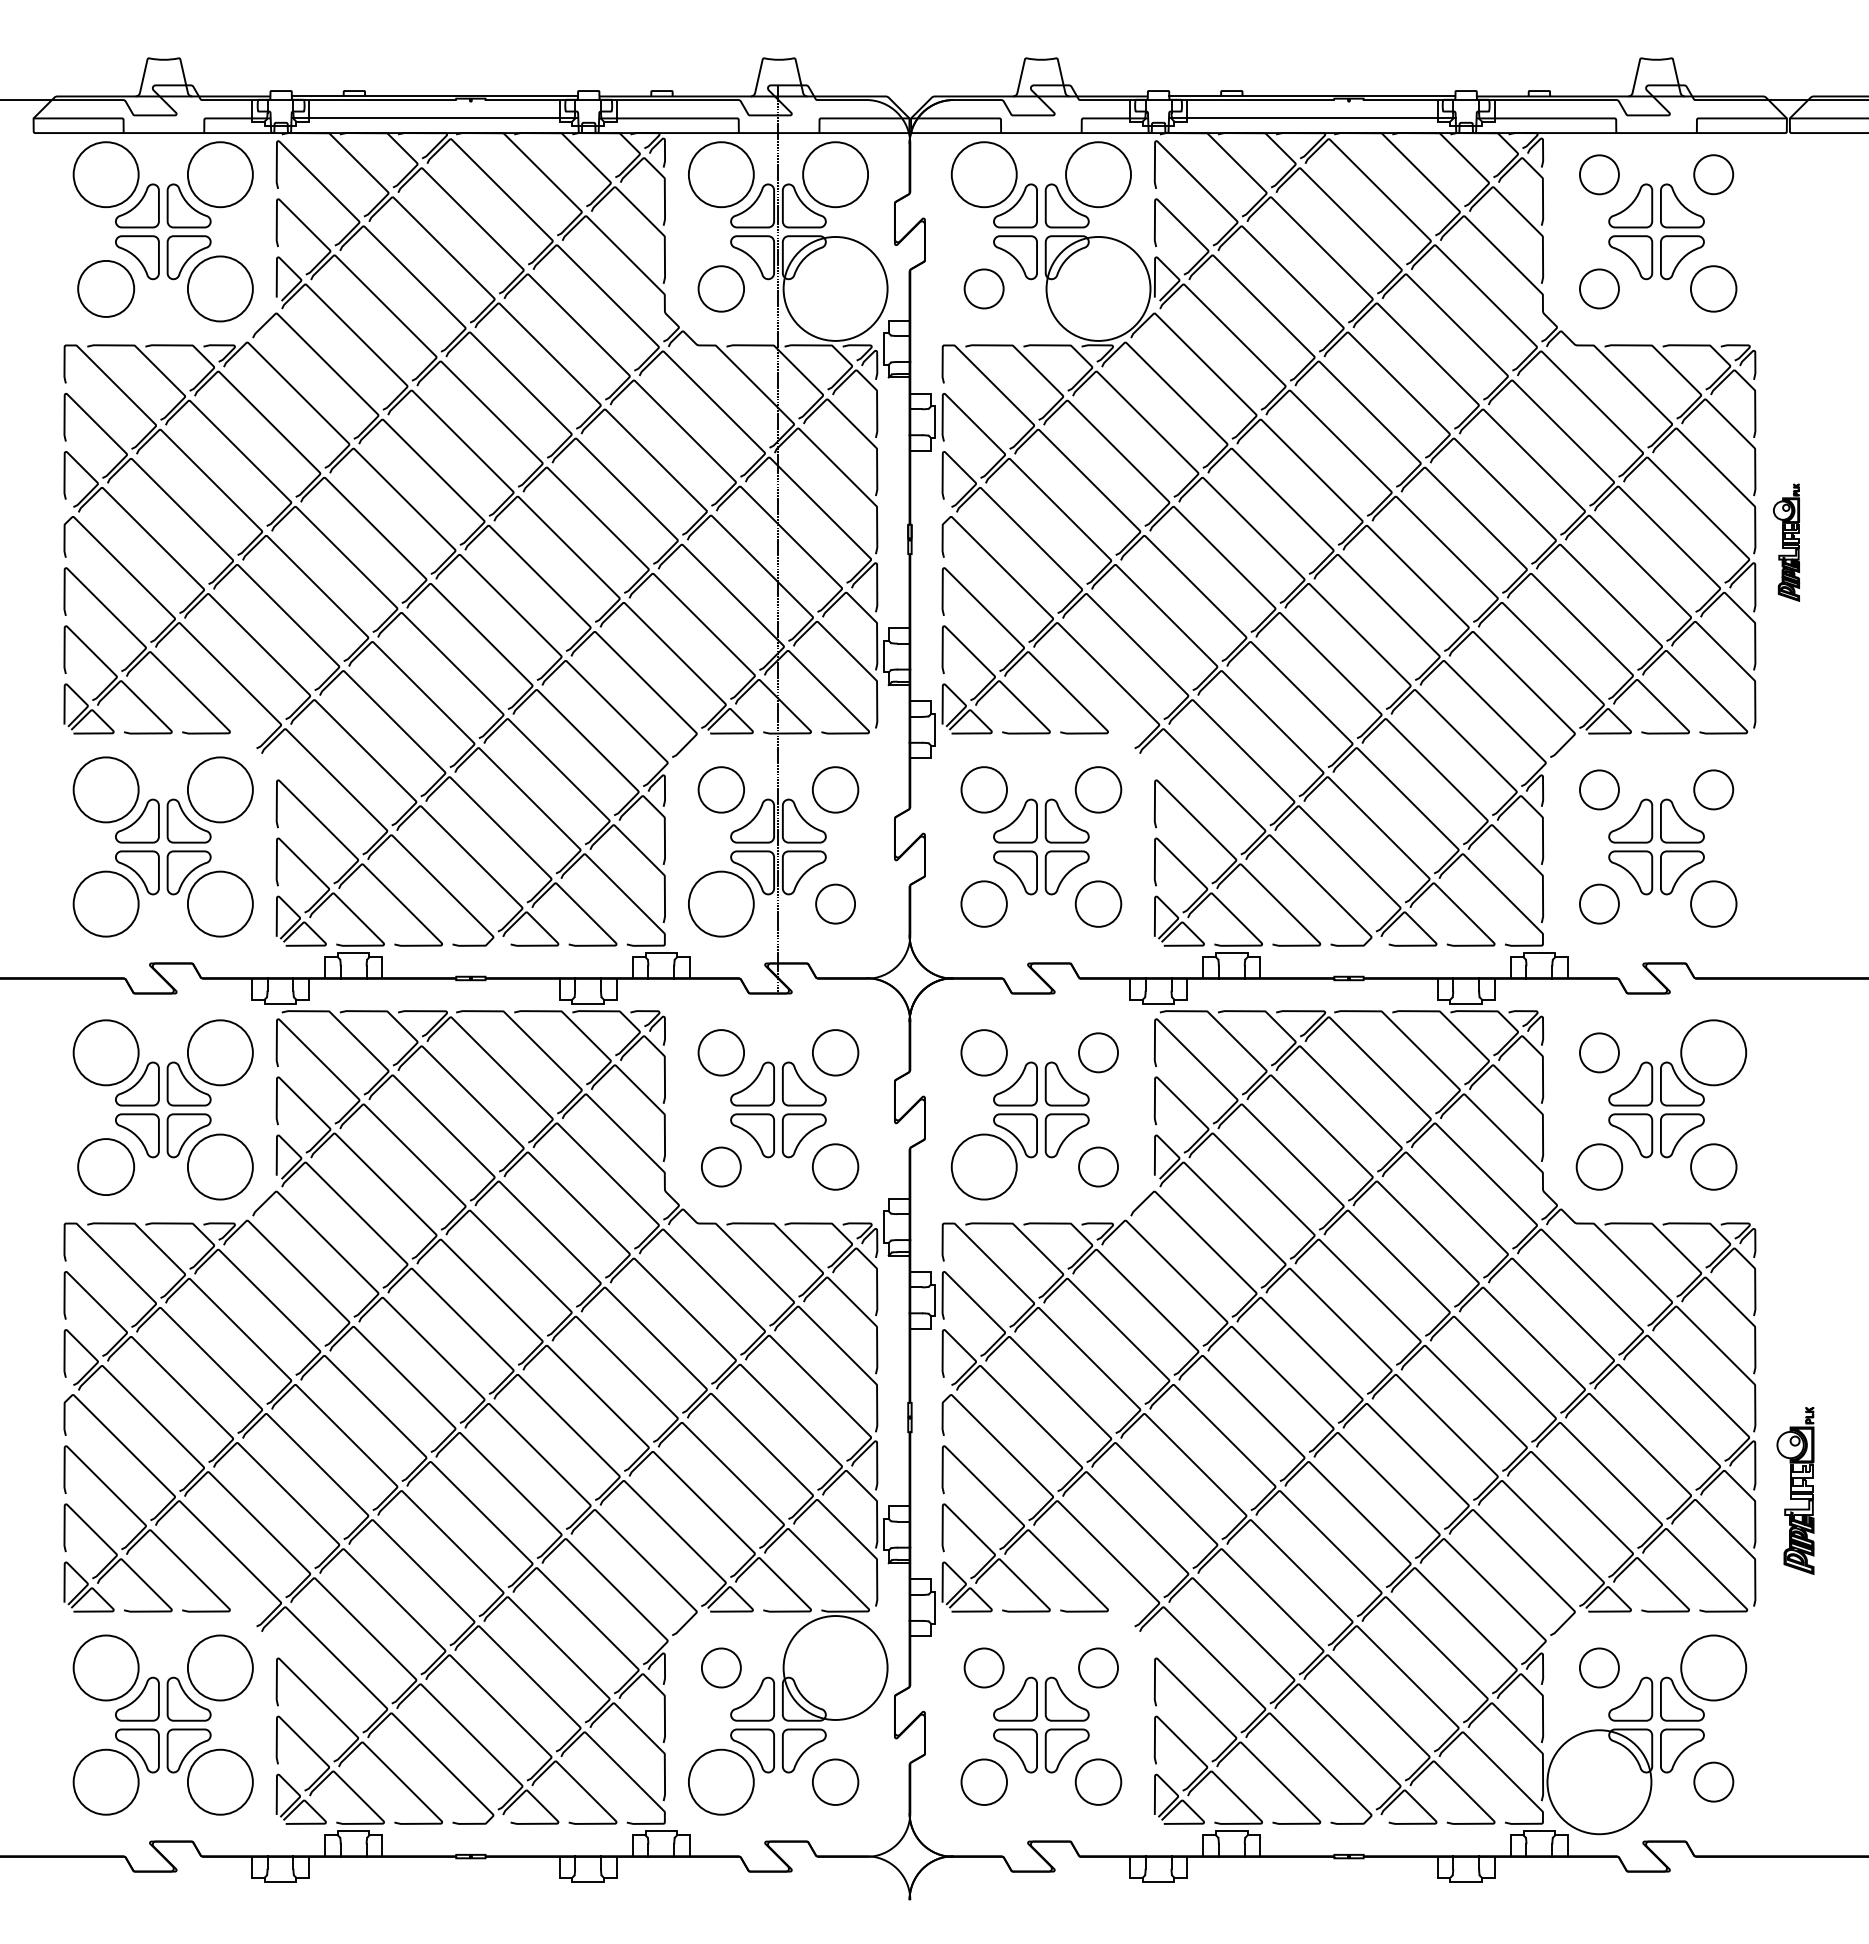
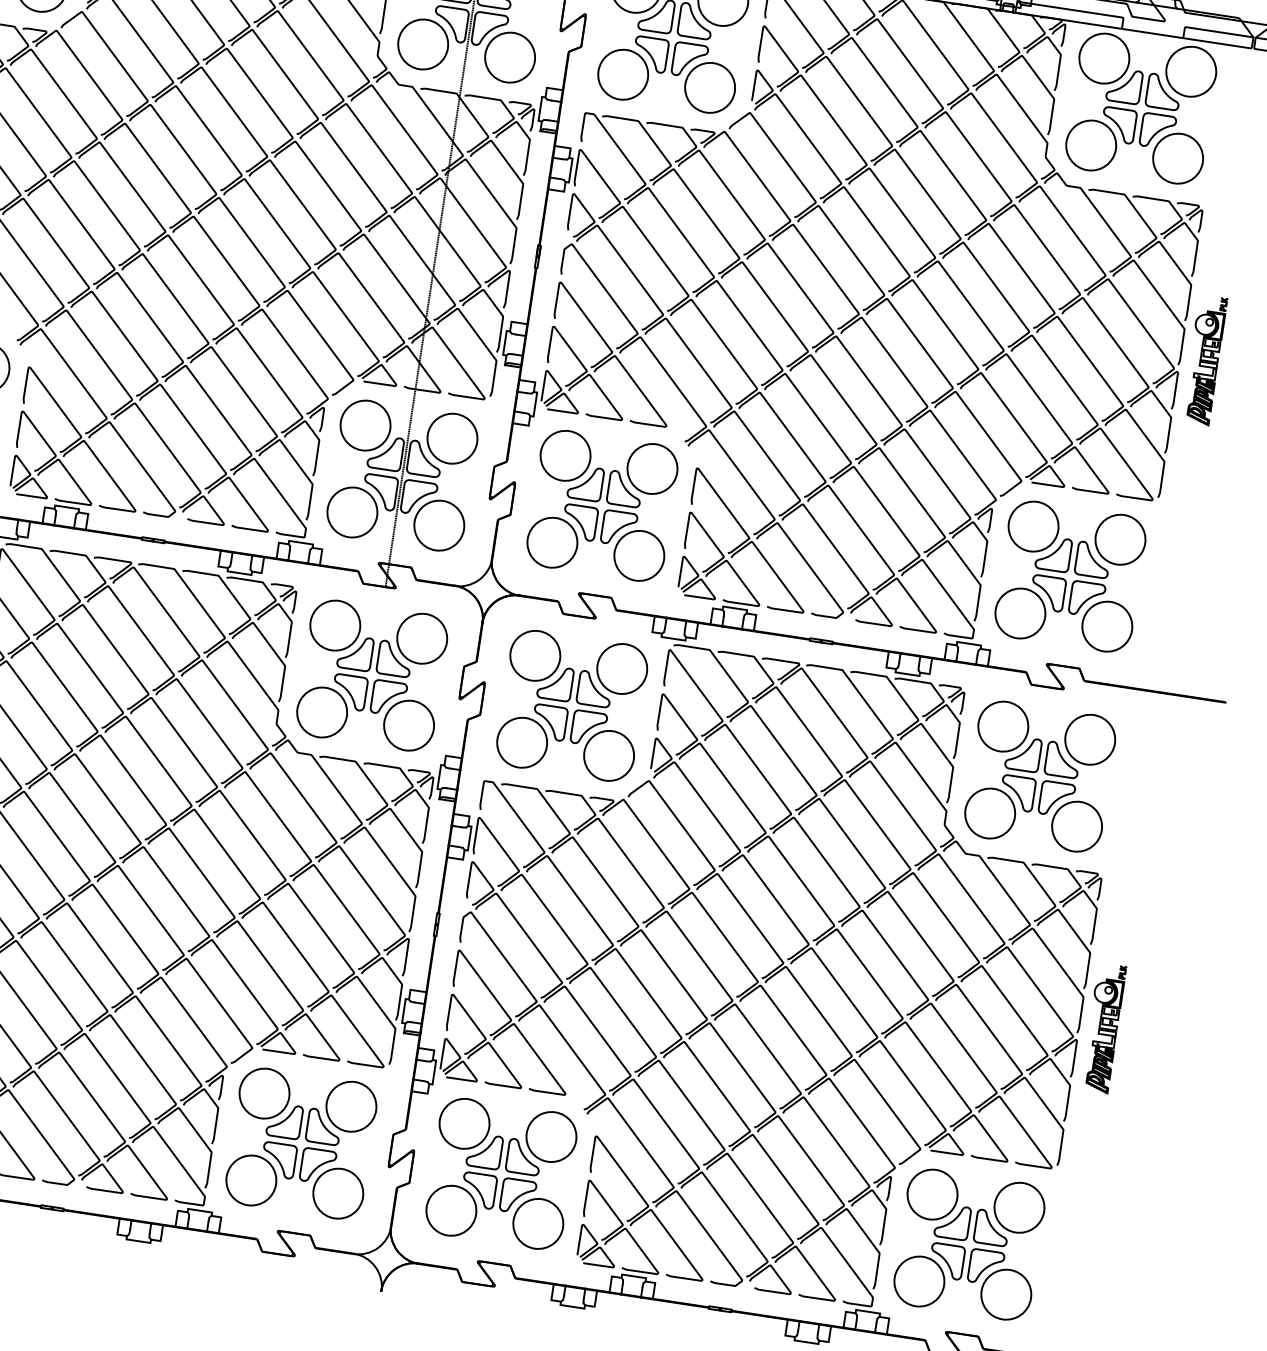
circle: (1599, 174) -> (1104, 58), size x1.67
circle: (1713, 174) -> (1191, 71), size x1.67
circle: (720, 288) -> (422, 44), size x1.43
circle: (835, 288) -> (510, 57), size x0.62
circle: (983, 288) -> (622, 74), size x1.67
circle: (1098, 288) -> (710, 87), size x0.62
circle: (1599, 288) -> (1091, 145), size x1.67
circle: (1713, 288) -> (1178, 158), size x1.43
part: (1786, 542) -> (1204, 359), size x1.43
circle: (721, 789) -> (365, 425), size x1.43
circle: (835, 789) -> (452, 438), size x1.43
circle: (983, 789) -> (565, 455), size x1.43
circle: (1098, 789) -> (652, 468), size x1.43
circle: (1599, 789) -> (1033, 526), size x1.67
circle: (1713, 789) -> (1120, 539), size x1.67
circle: (835, 903) -> (439, 525), size x1.67
circle: (983, 903) -> (551, 542), size x1.43
circle: (1098, 903) -> (639, 555), size x1.43
circle: (1598, 903) -> (1019, 612), size x1.67
circle: (1713, 903) -> (1107, 626), size x1.43
circle: (720, 1052) -> (334, 625), size x1.43
circle: (835, 1052) -> (422, 638), size x1.43
circle: (983, 1052) -> (534, 655), size x1.43
circle: (1098, 1052) -> (622, 668), size x1.67
circle: (1599, 1052) -> (1003, 726), size x1.67
circle: (720, 1166) -> (321, 712), size x1.67
circle: (835, 1166) -> (409, 725), size x1.43
circle: (1098, 1166) -> (609, 755), size x1.67
circle: (1598, 1166) -> (989, 813), size x1.43
circle: (1713, 1166) -> (1077, 826), size x1.43
part: (1795, 1490) -> (1103, 1027), moved
circle: (721, 1667) -> (264, 1093), size x1.67
circle: (835, 1667) -> (351, 1106), size x0.62
circle: (983, 1667) -> (464, 1123), size x1.67
circle: (1098, 1667) -> (551, 1136), size x1.67
circle: (1598, 1667) -> (931, 1194), size x1.67
circle: (835, 1781) -> (338, 1193), size x1.43
circle: (983, 1781) -> (450, 1210), size x1.43
circle: (1098, 1781) -> (538, 1223), size x1.43
circle: (1598, 1781) -> (918, 1280), size x0.62
circle: (1713, 1781) -> (1006, 1294), size x1.67

